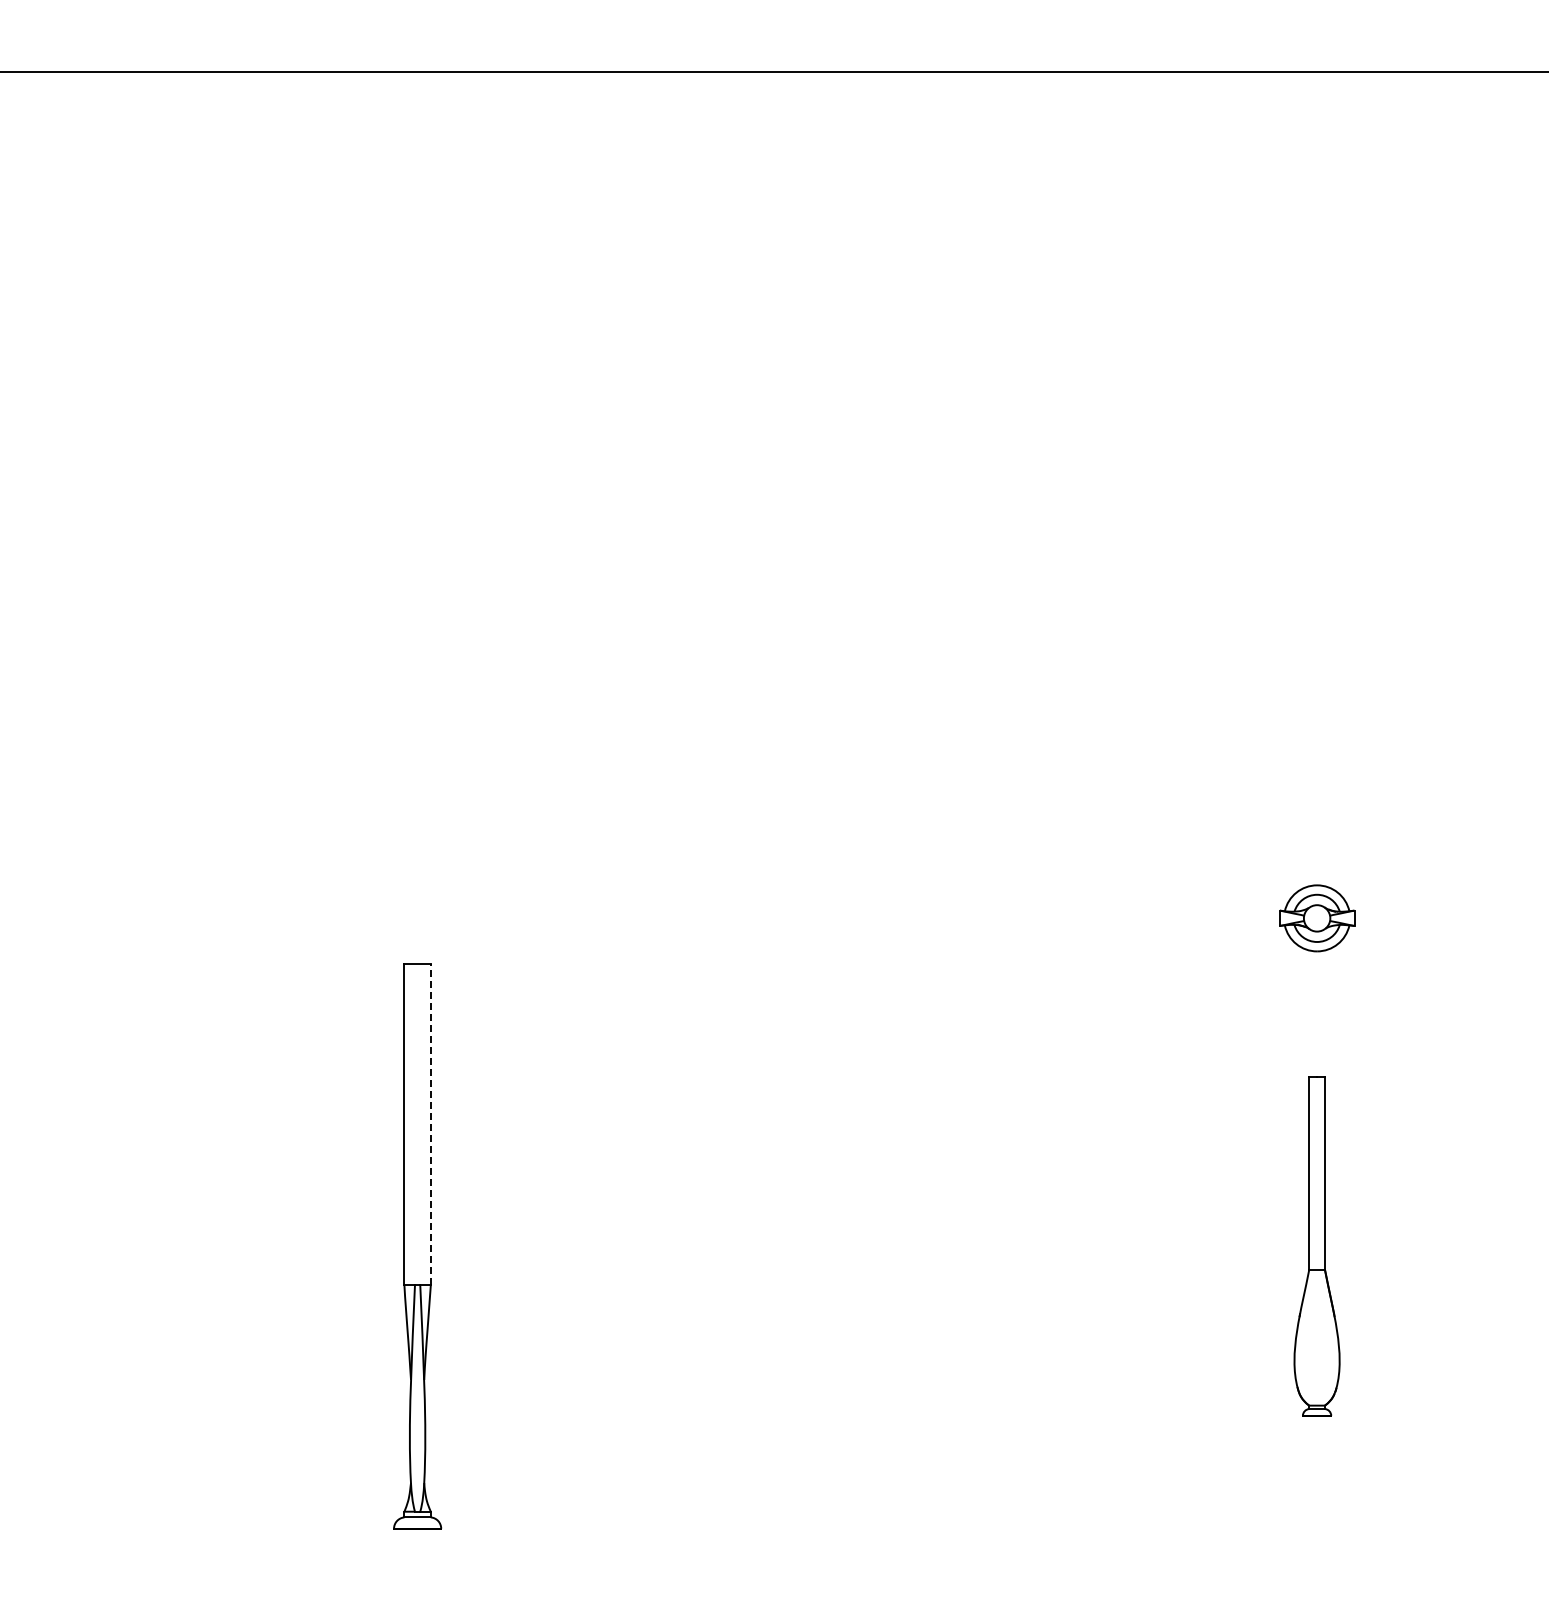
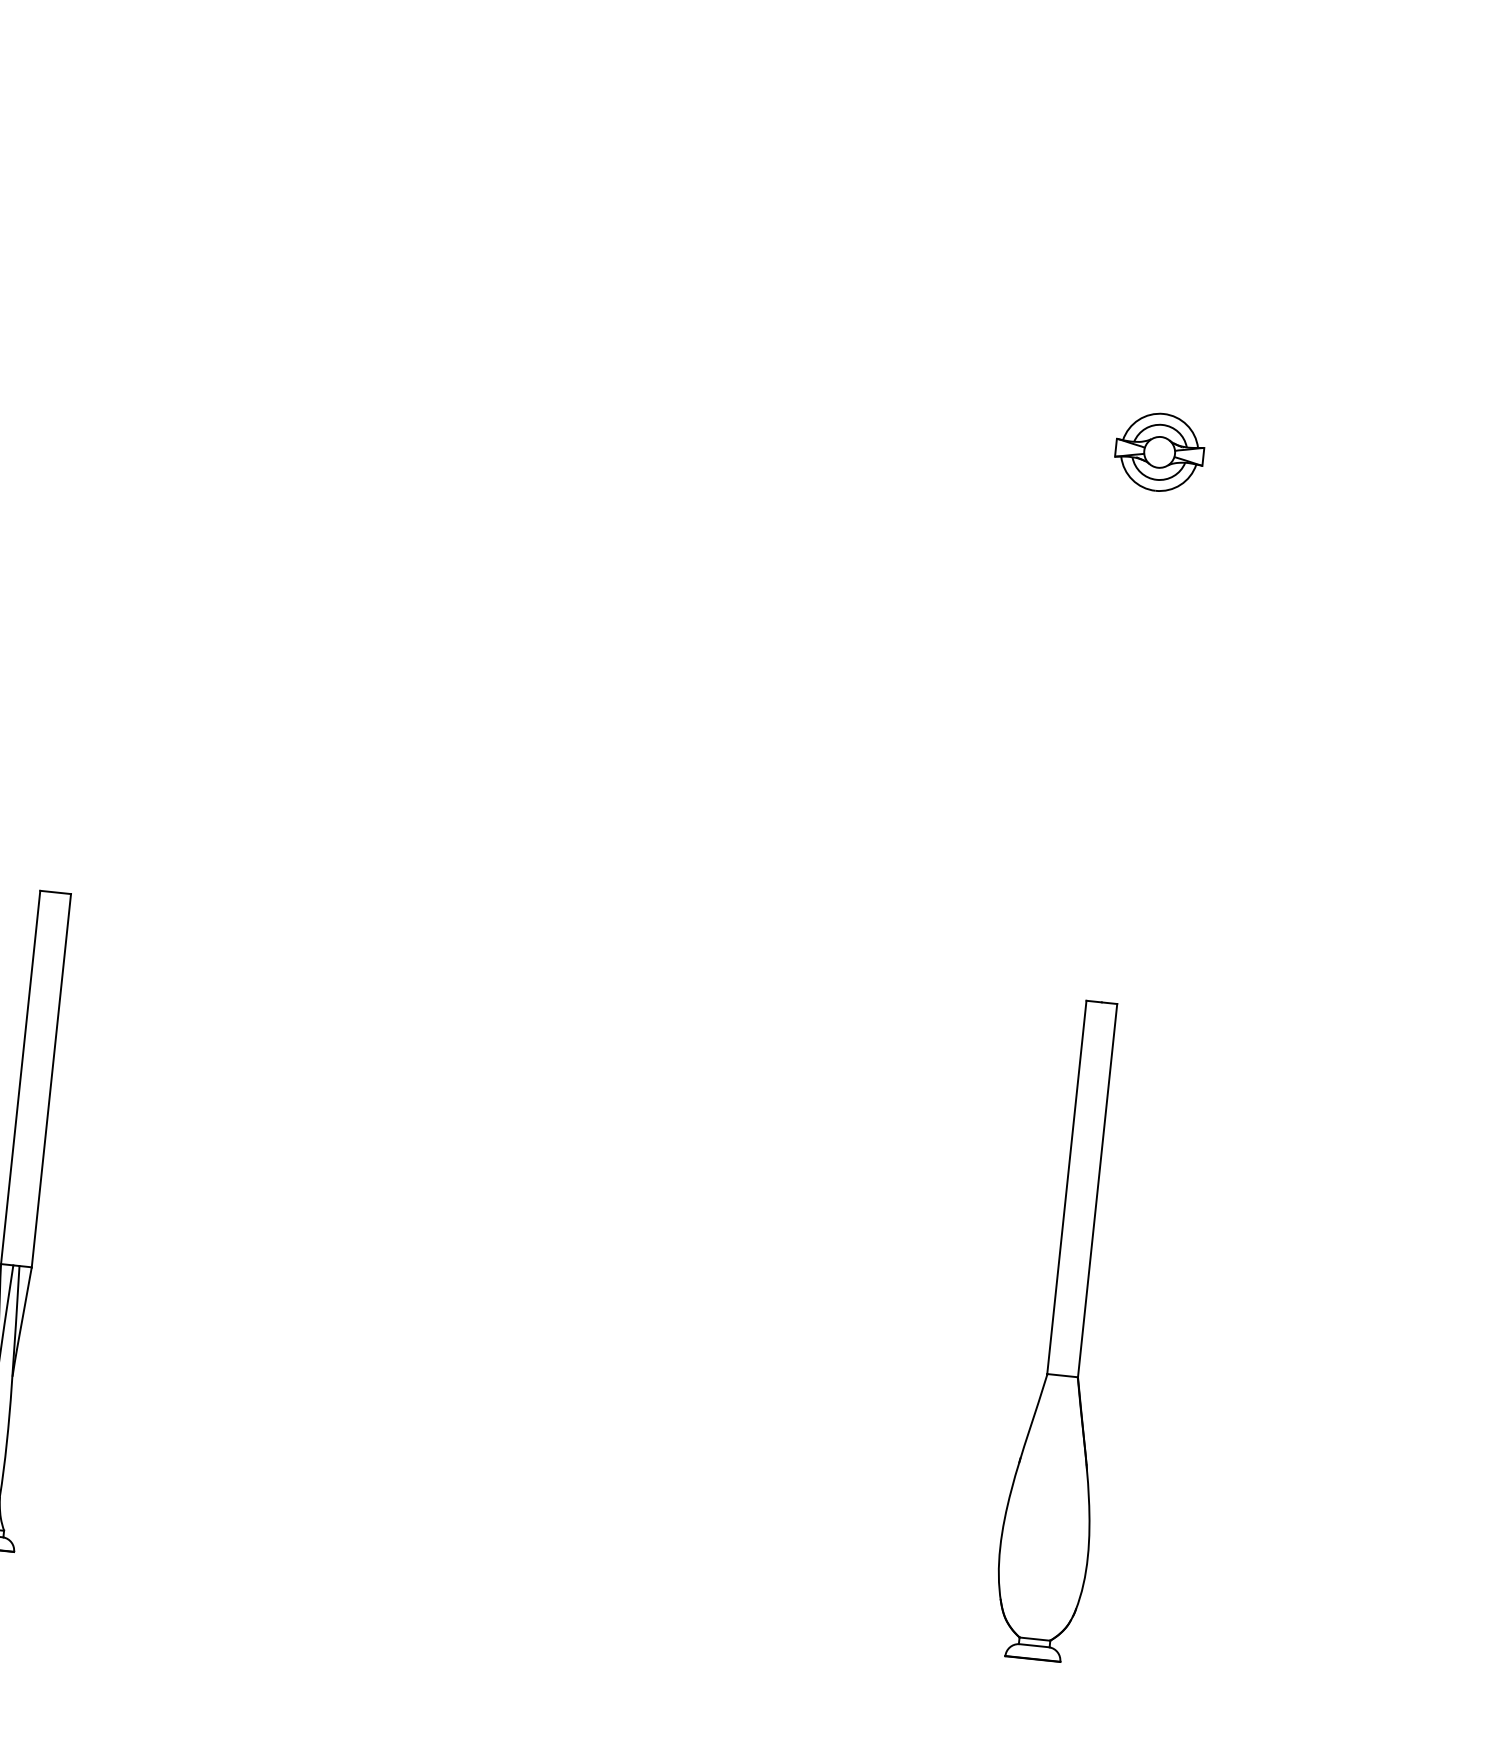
part: (1317, 918) -> (1160, 452), moved
line: (430, 1124) -> (51, 1080), dashed -> solid
part: (1316, 1246) -> (1066, 1330), size x1.67

